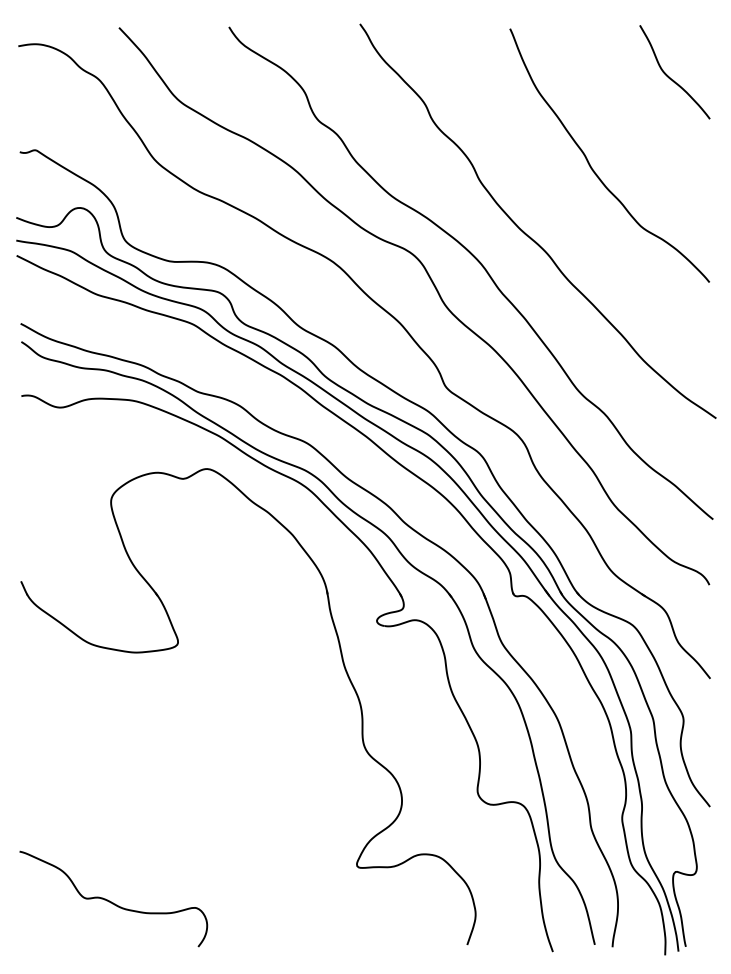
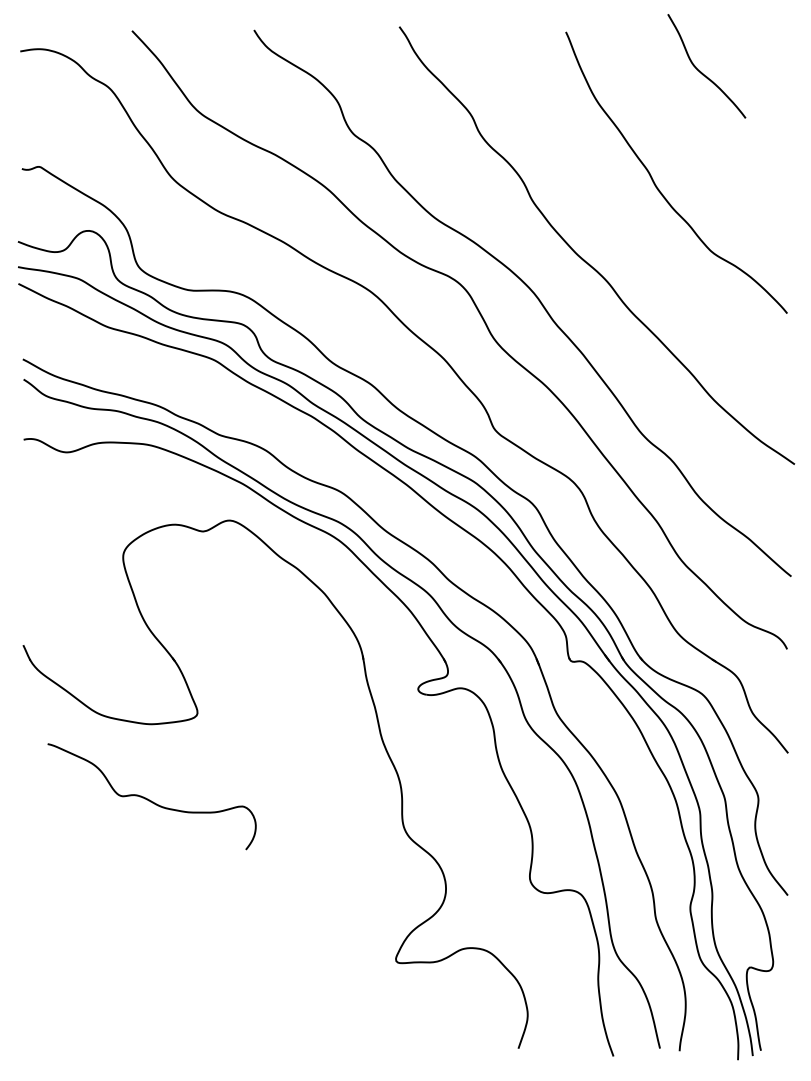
curve: (670, 76) -> (701, 71), moved
curve: (111, 901) -> (149, 799), moved

